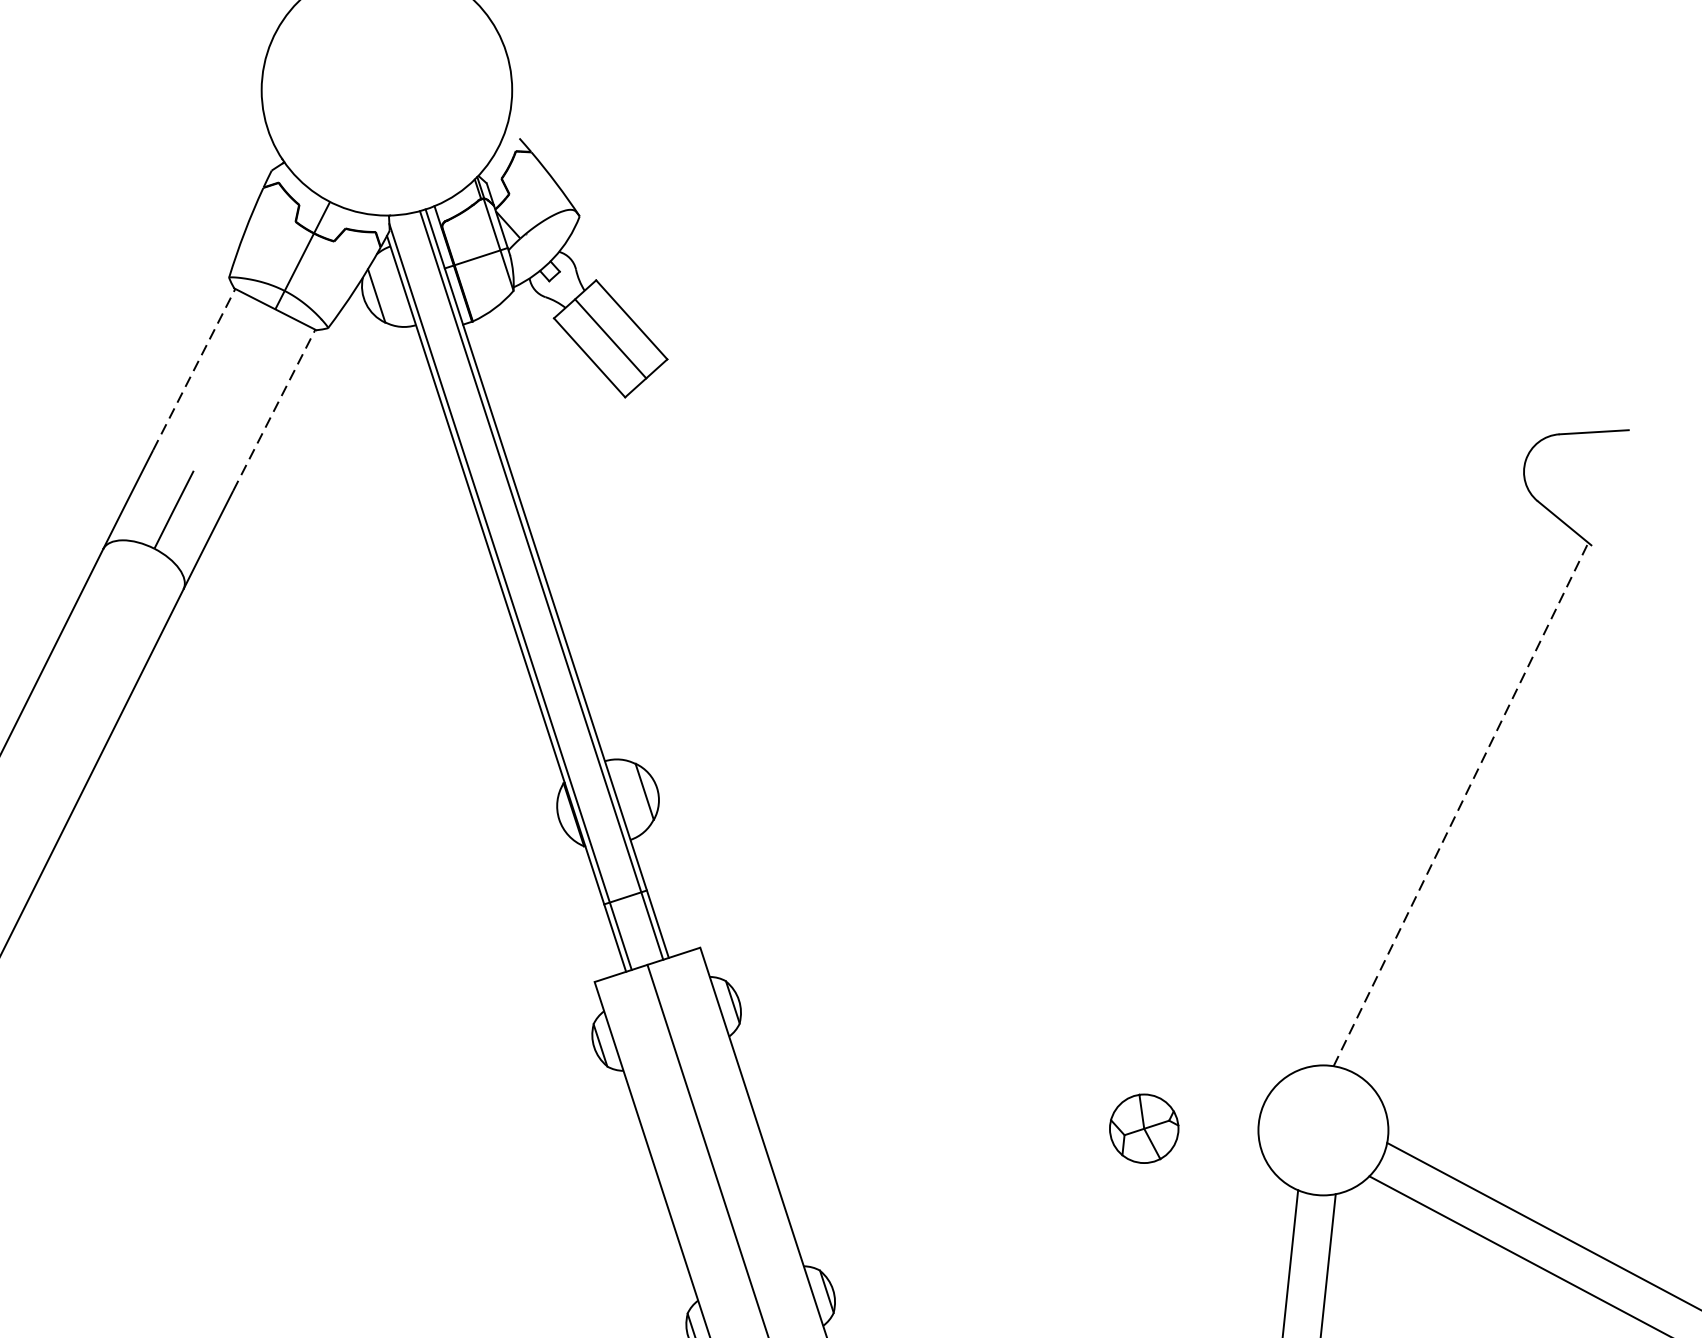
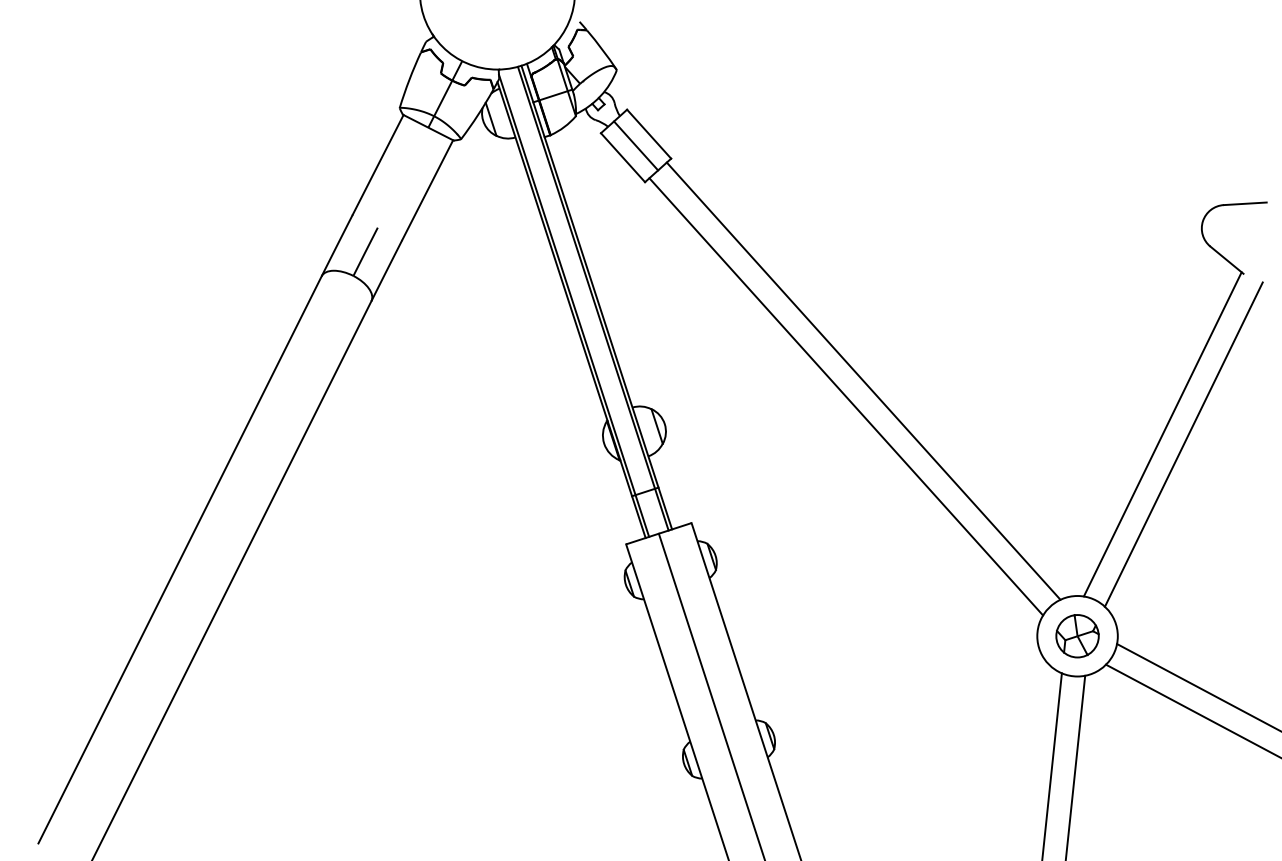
line: (194, 368) -> (378, 164), dashed -> solid
line: (273, 409) -> (427, 189), dashed -> solid
line: (977, 717) -> (863, 380), added
line: (950, 743) -> (846, 396), added
line: (1462, 803) -> (1163, 433), dashed -> solid
line: (1494, 820) -> (1183, 444), added
part: (1144, 1129) -> (1077, 636), moved

